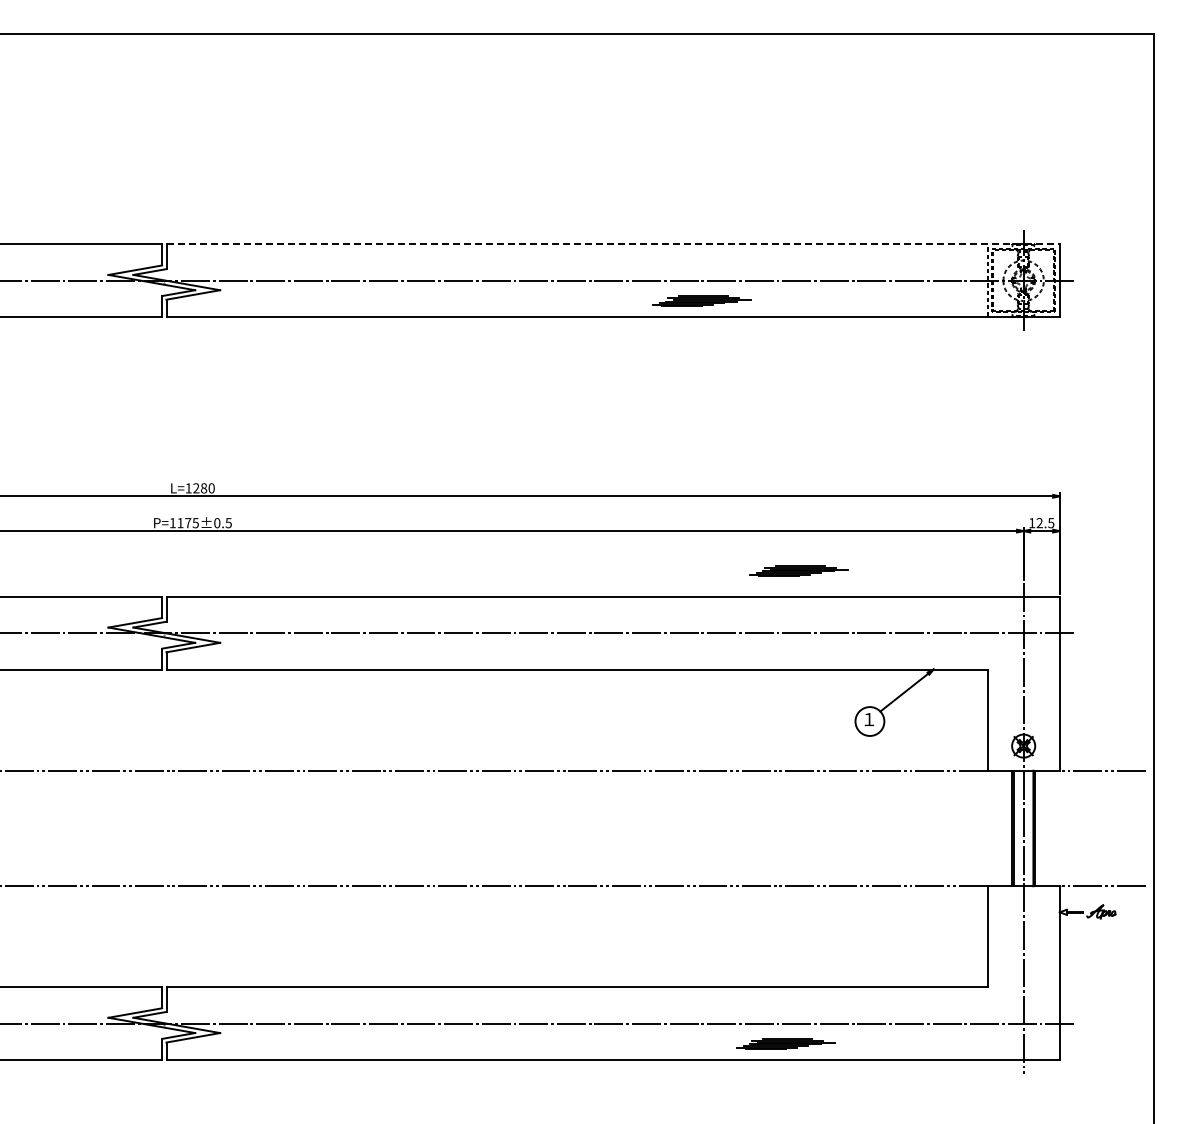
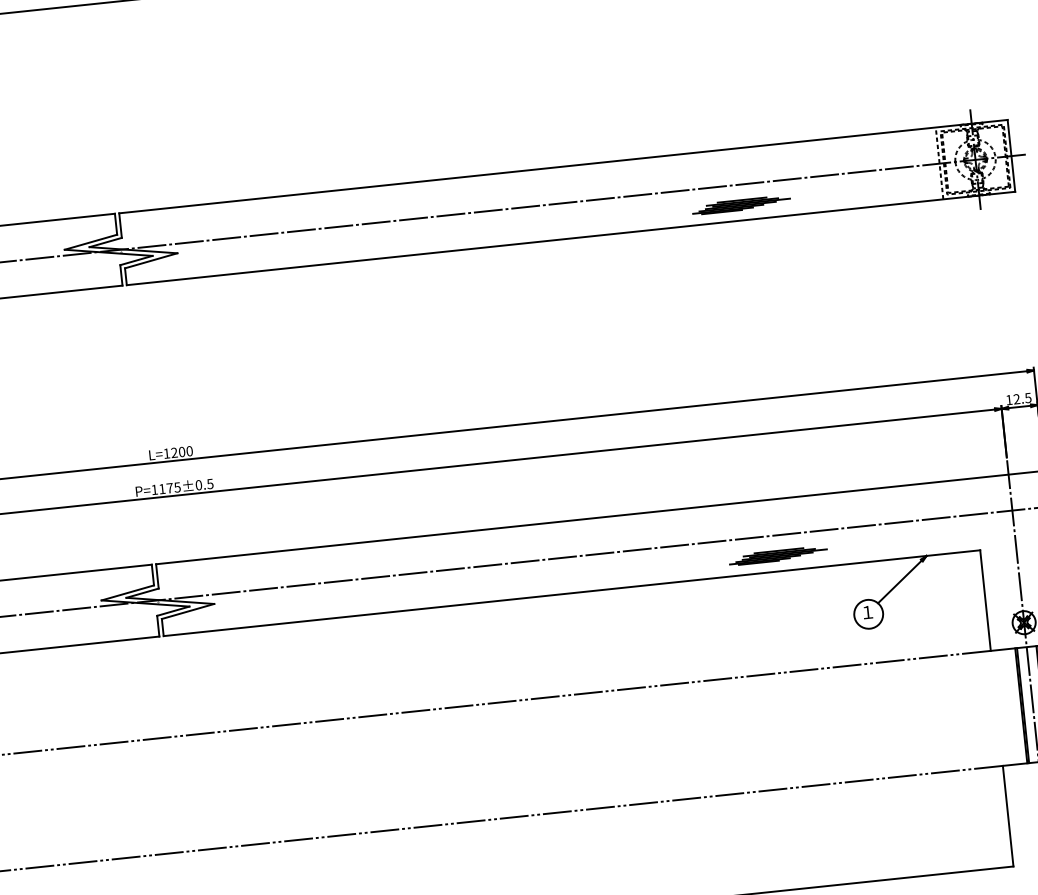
line: (613, 244) -> (563, 166), dashed -> solid
part: (701, 300) -> (740, 204), moved
text: (204, 488) -> (182, 452), L=1280 -> L=1200
part: (798, 570) -> (777, 555), moved

